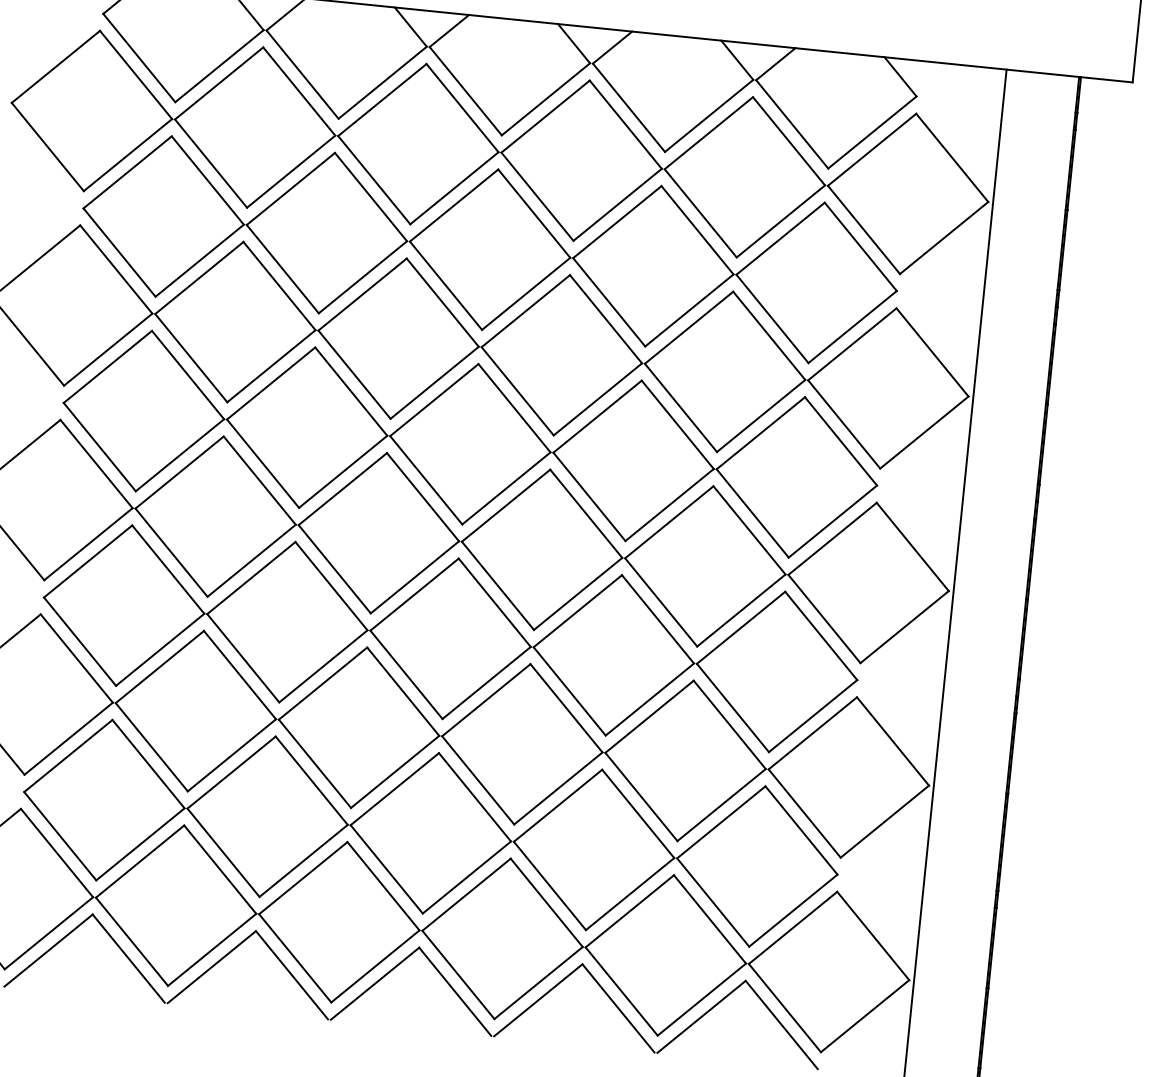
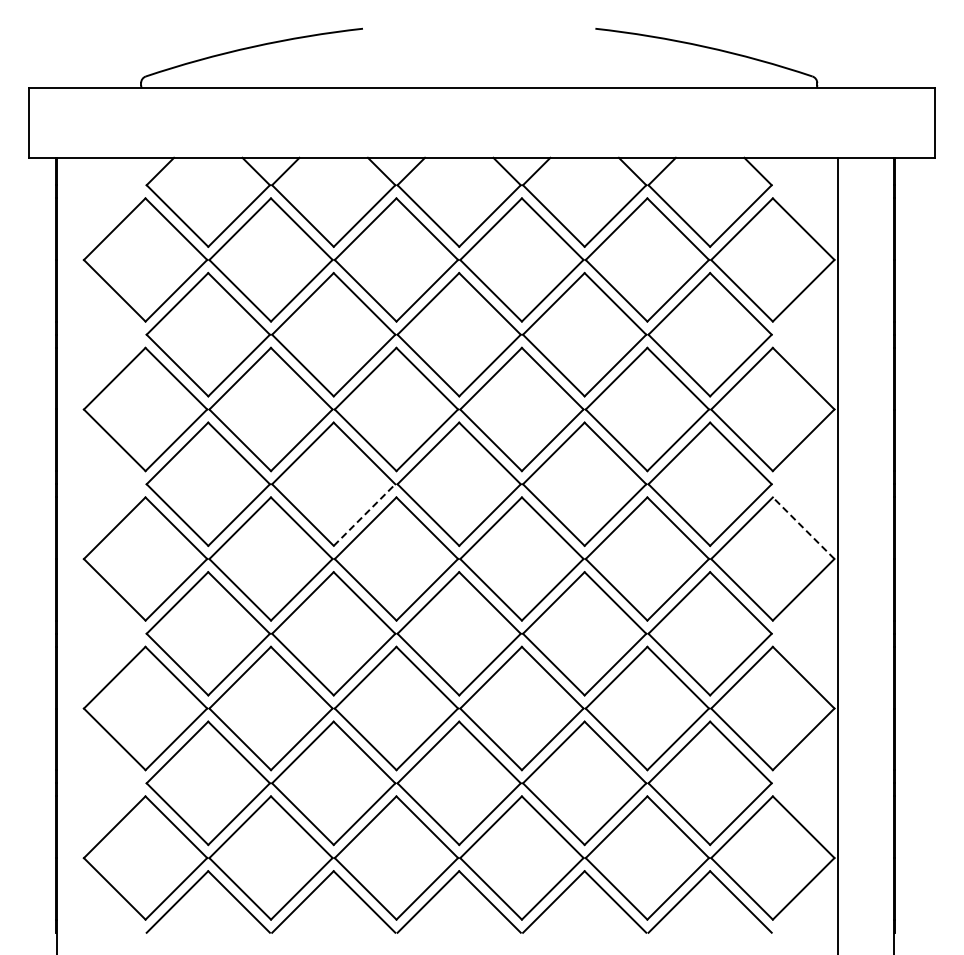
line: (343, 472) -> (364, 515), solid -> dashed
line: (912, 547) -> (803, 528), solid -> dashed

